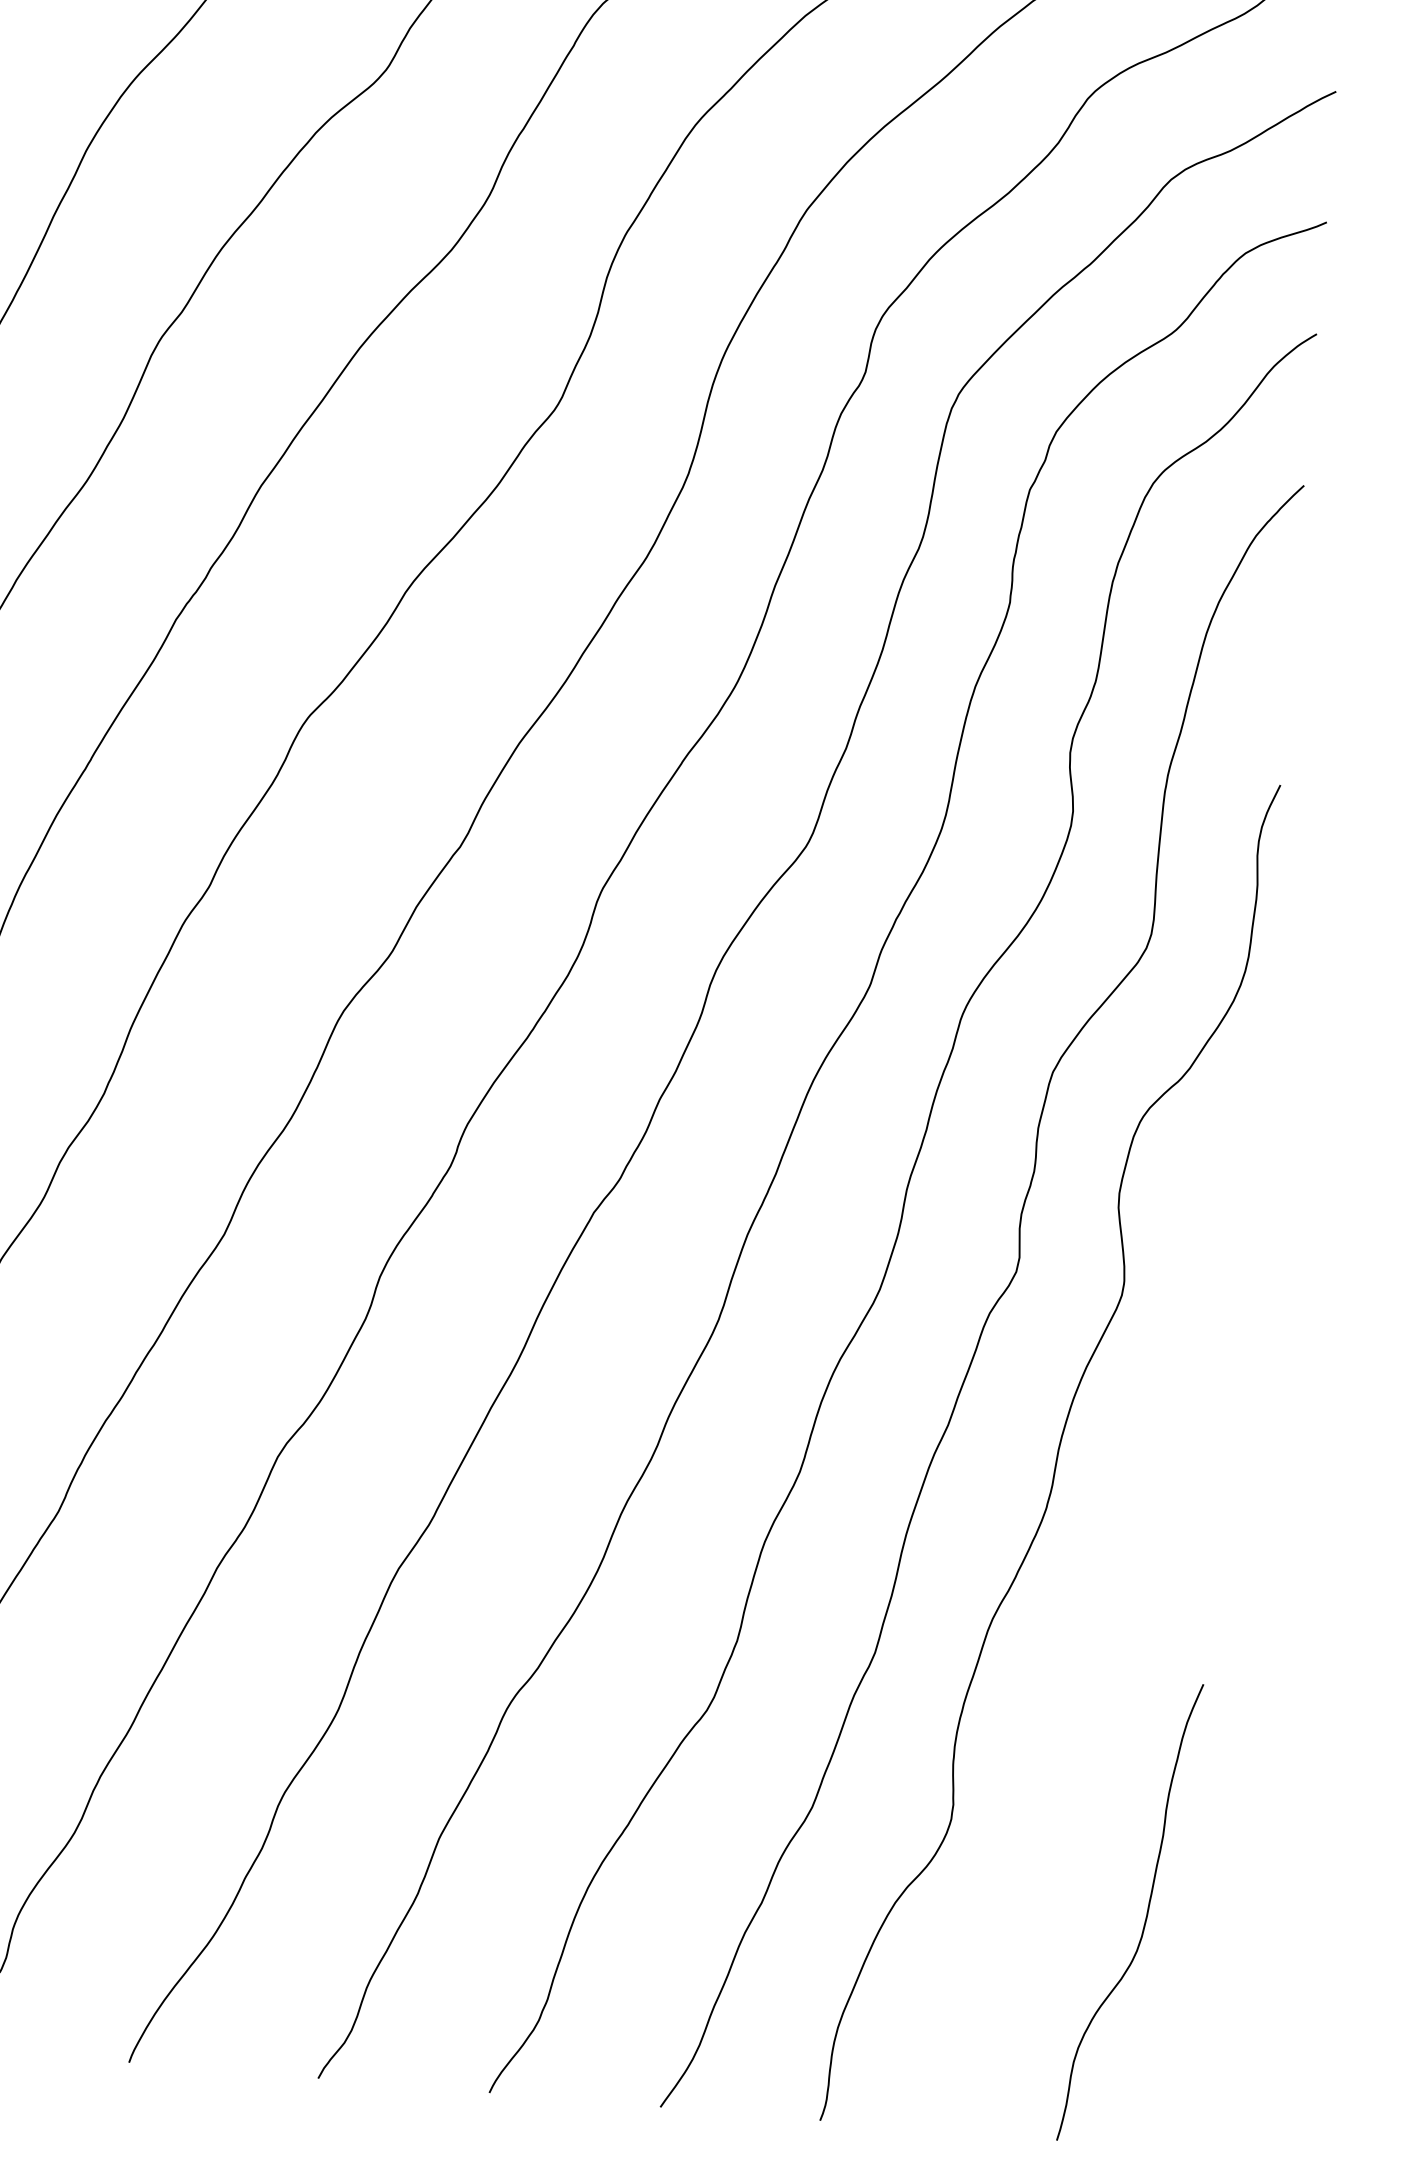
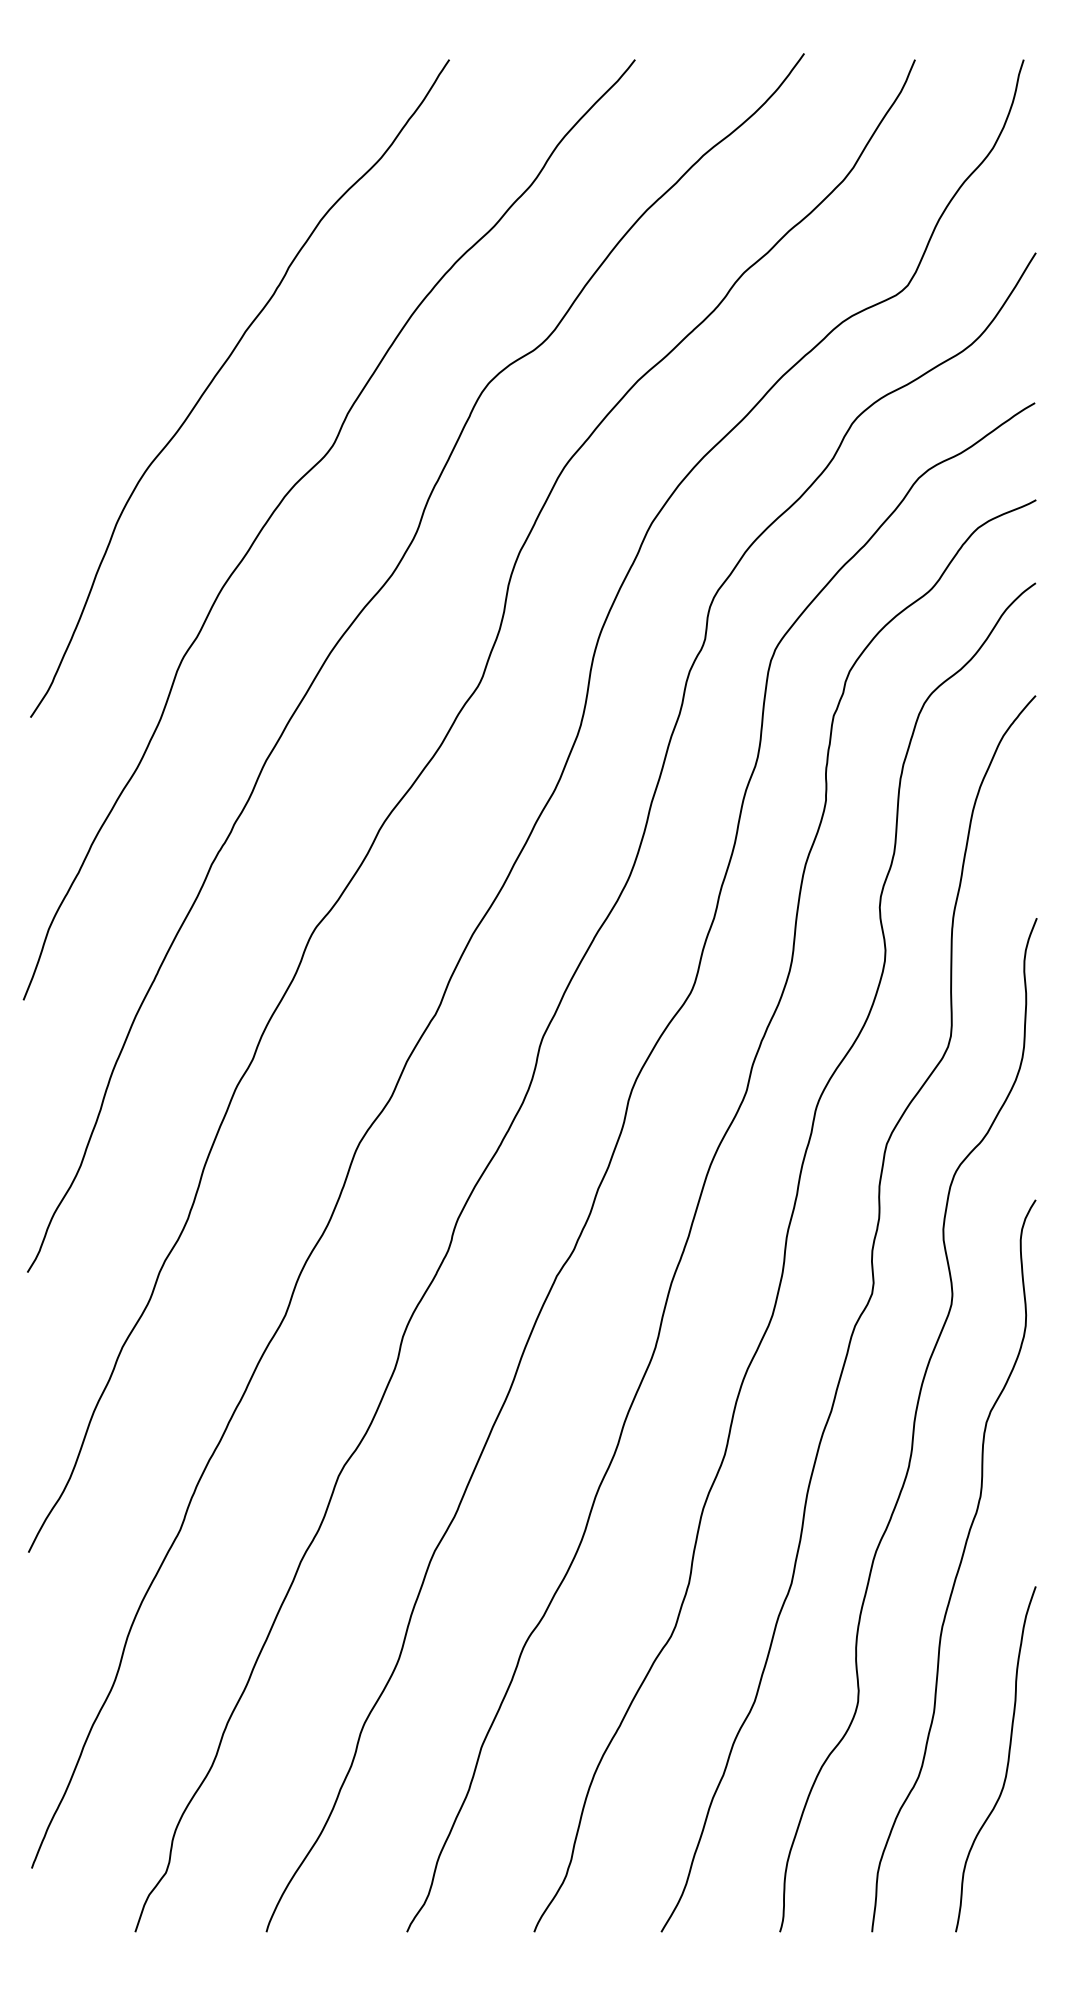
curve: (1101, 1648) -> (958, 1566), added

